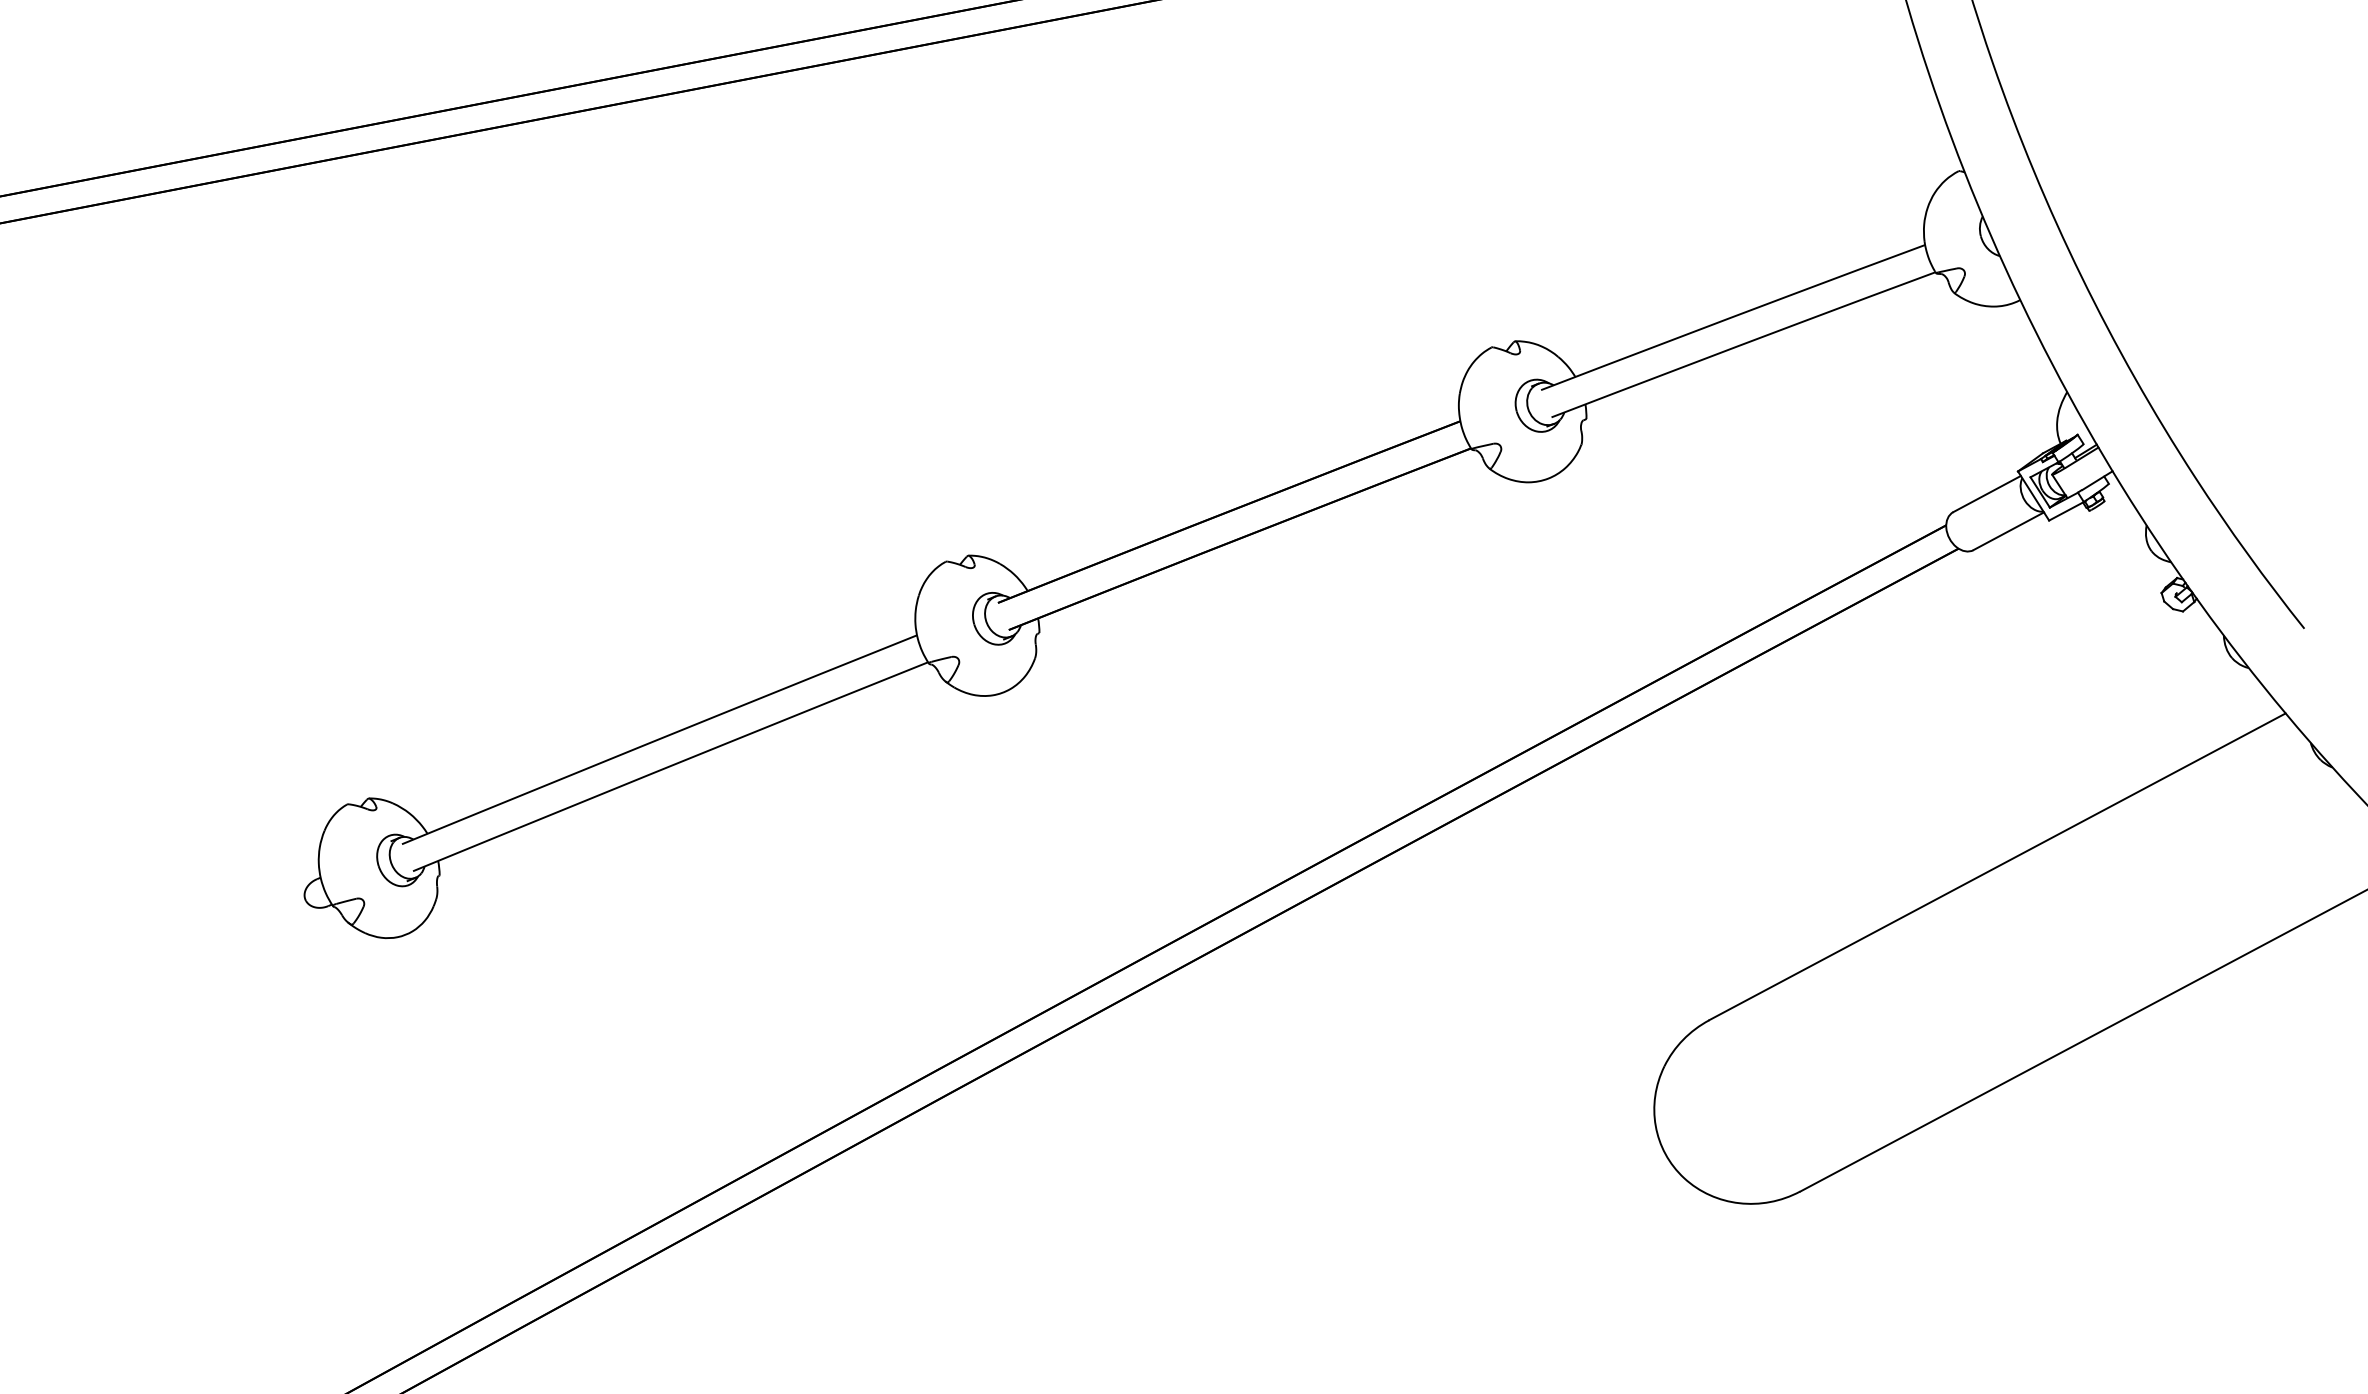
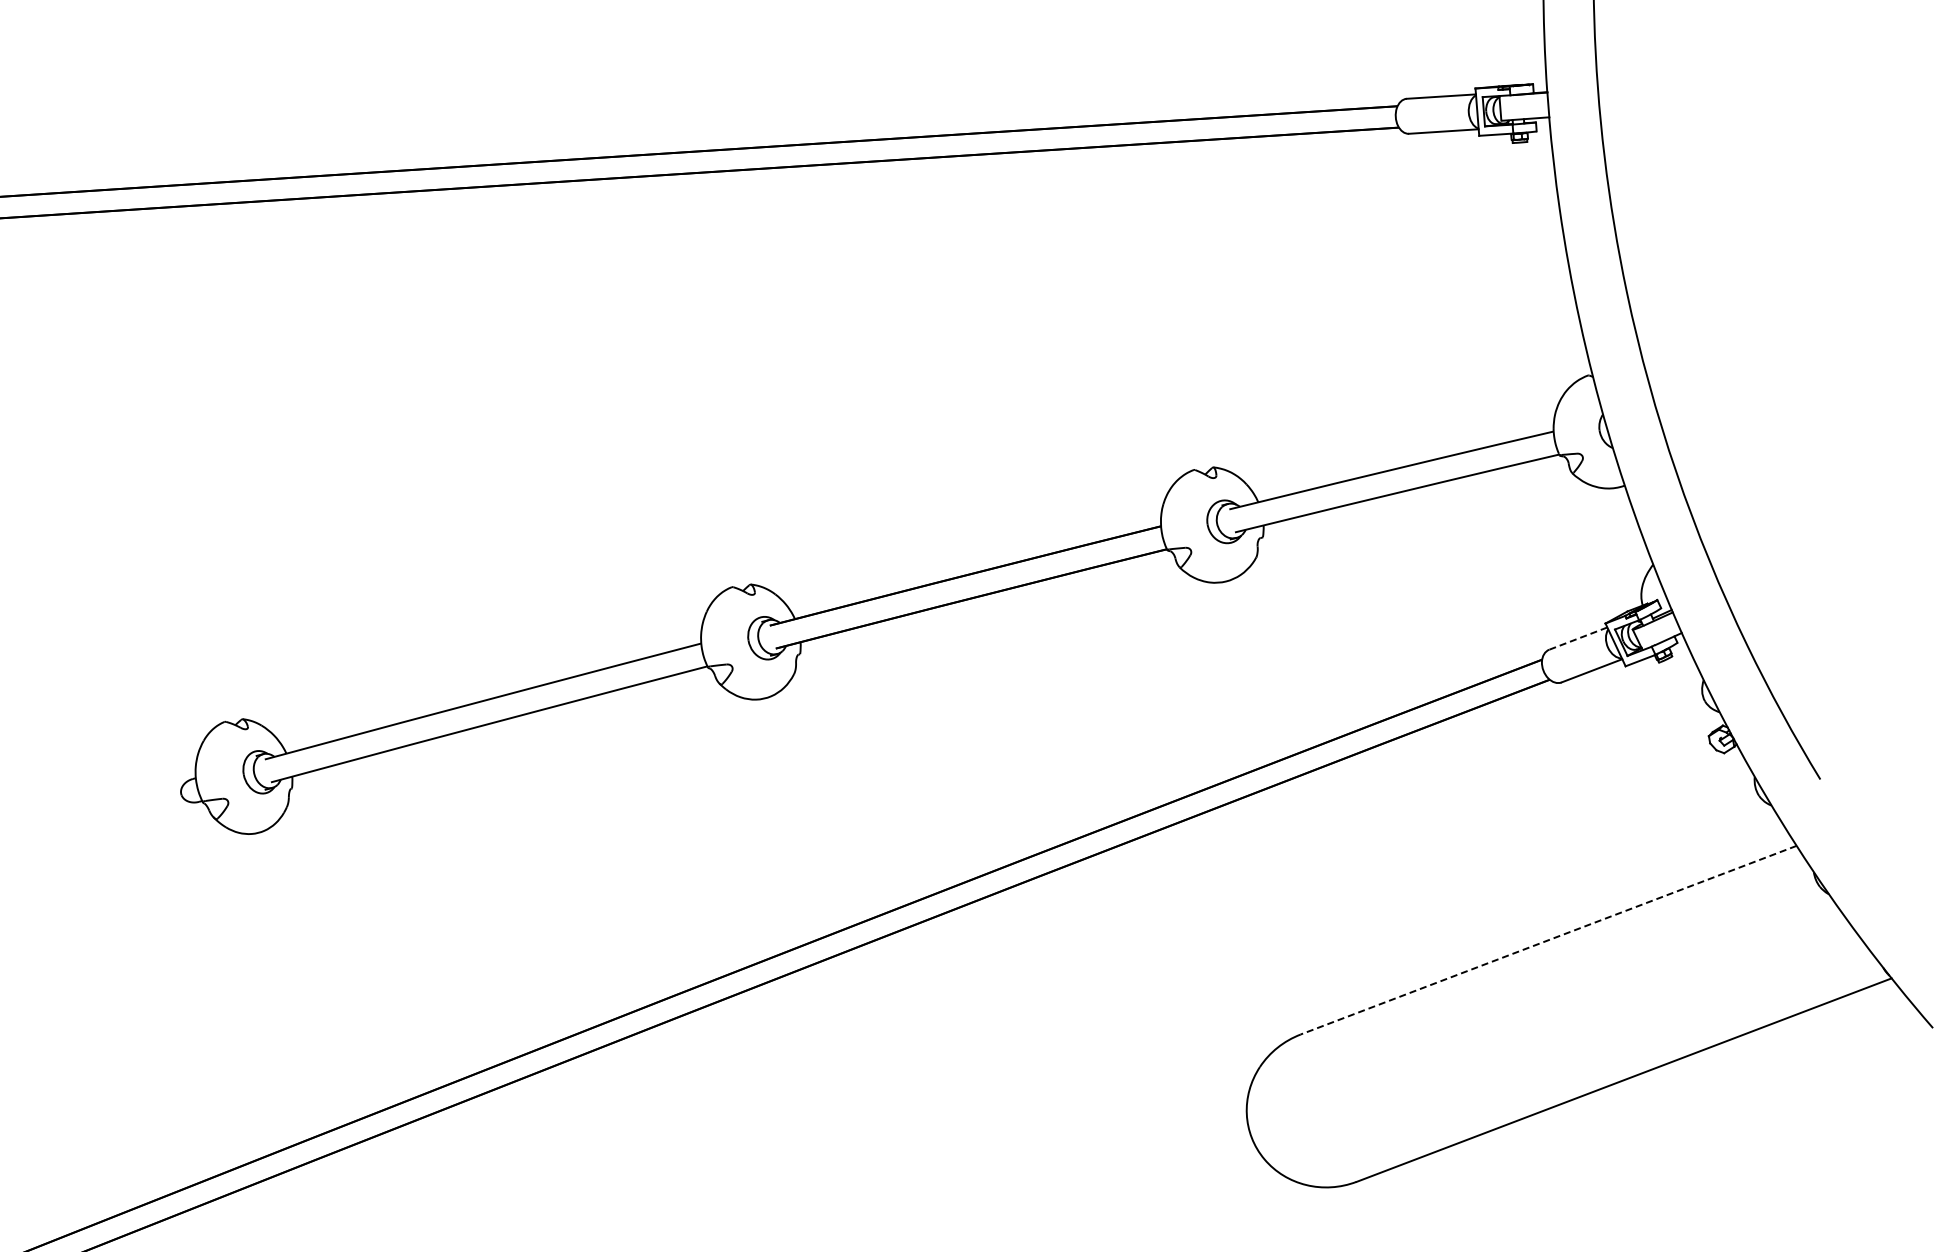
line: (1986, 494) -> (1577, 638), solid -> dashed
line: (1997, 867) -> (1548, 940), solid -> dashed

